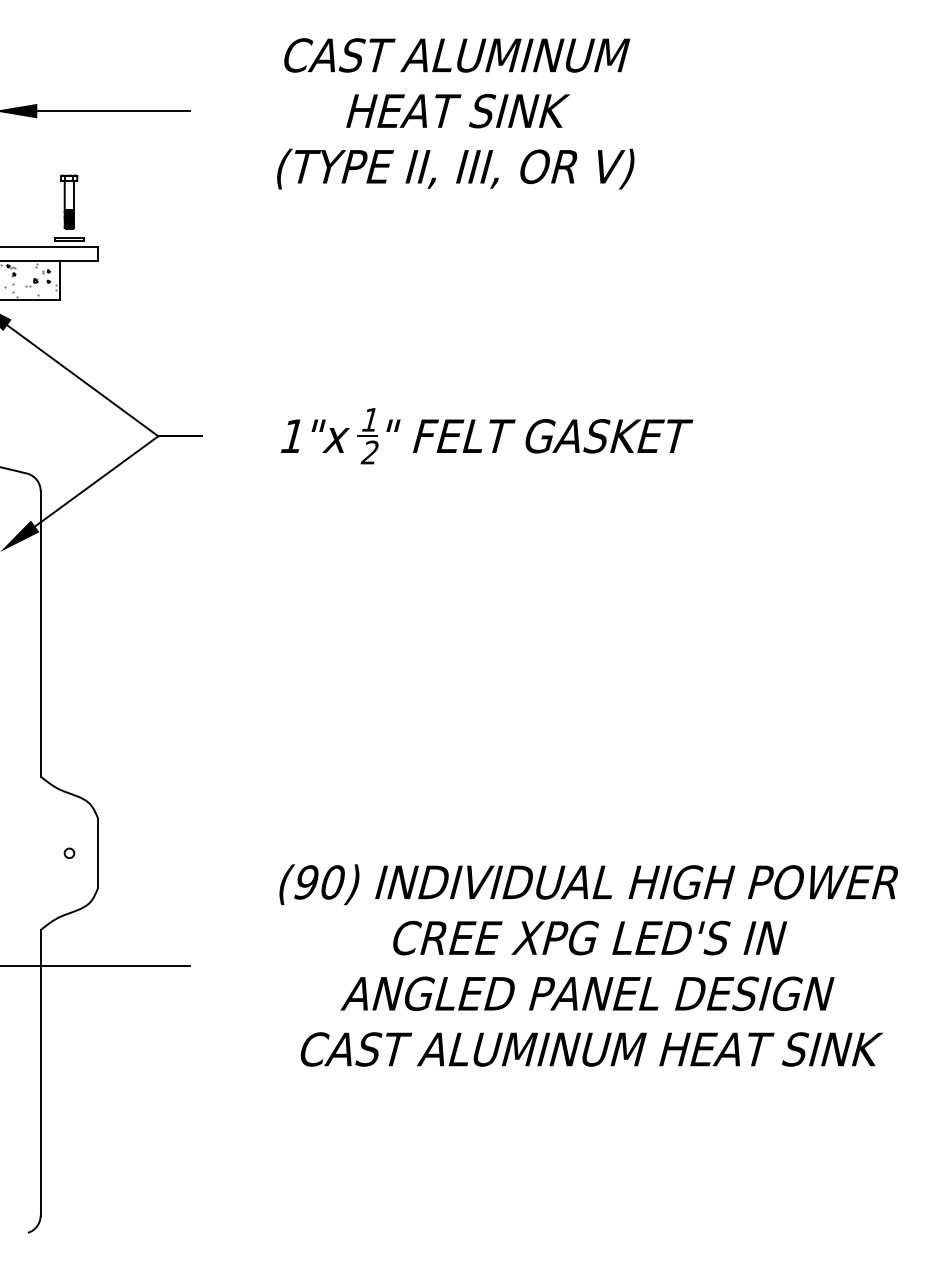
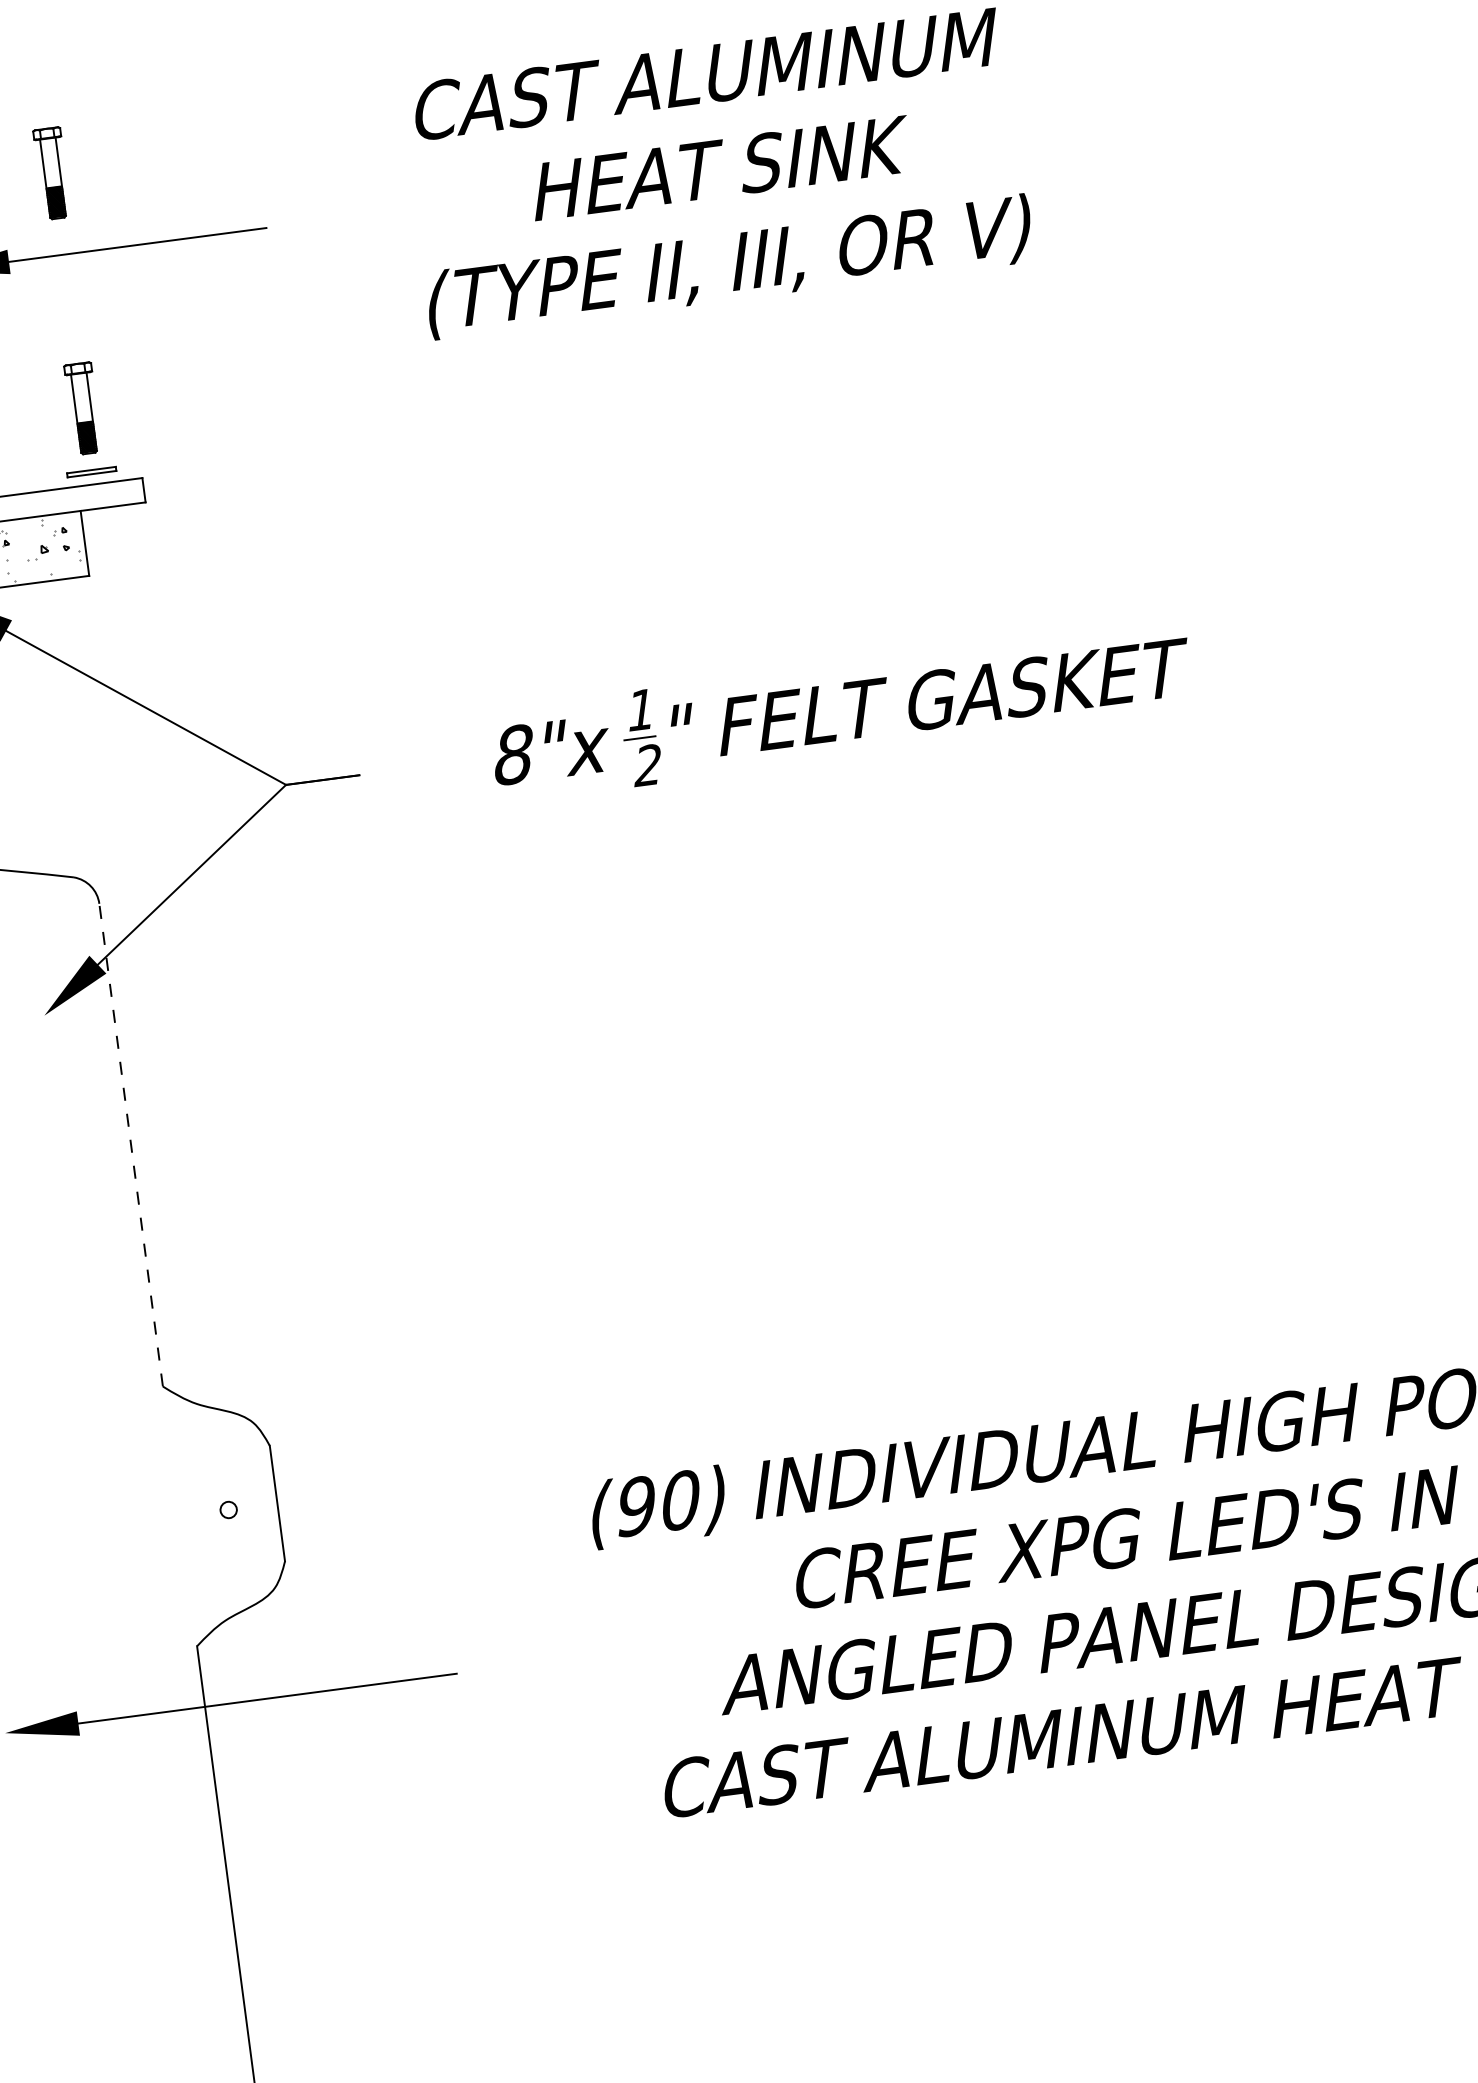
part: (69, 62) -> (52, 172), added
text: (292, 436) -> (513, 755), 1"x -> 8"x
line: (40, 633) -> (130, 1144), solid -> dashed

